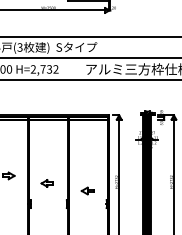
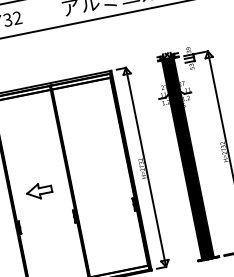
part: (46, 183) -> (37, 191), size x1.4
part: (87, 190) -> (101, 189), removed

